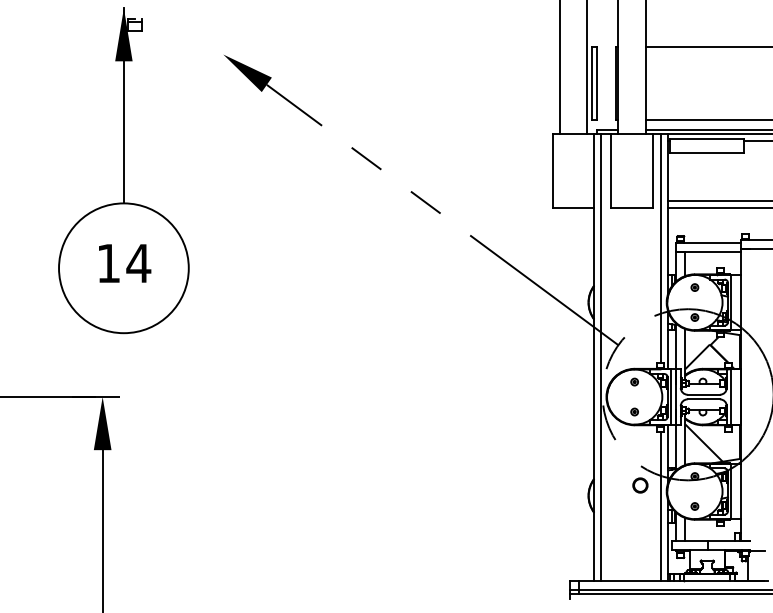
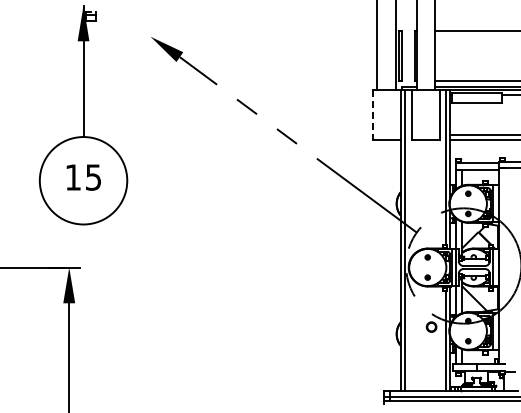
line: (552, 171) -> (372, 115), solid -> dashed
text: (138, 263) -> (93, 177), 14 -> 15

